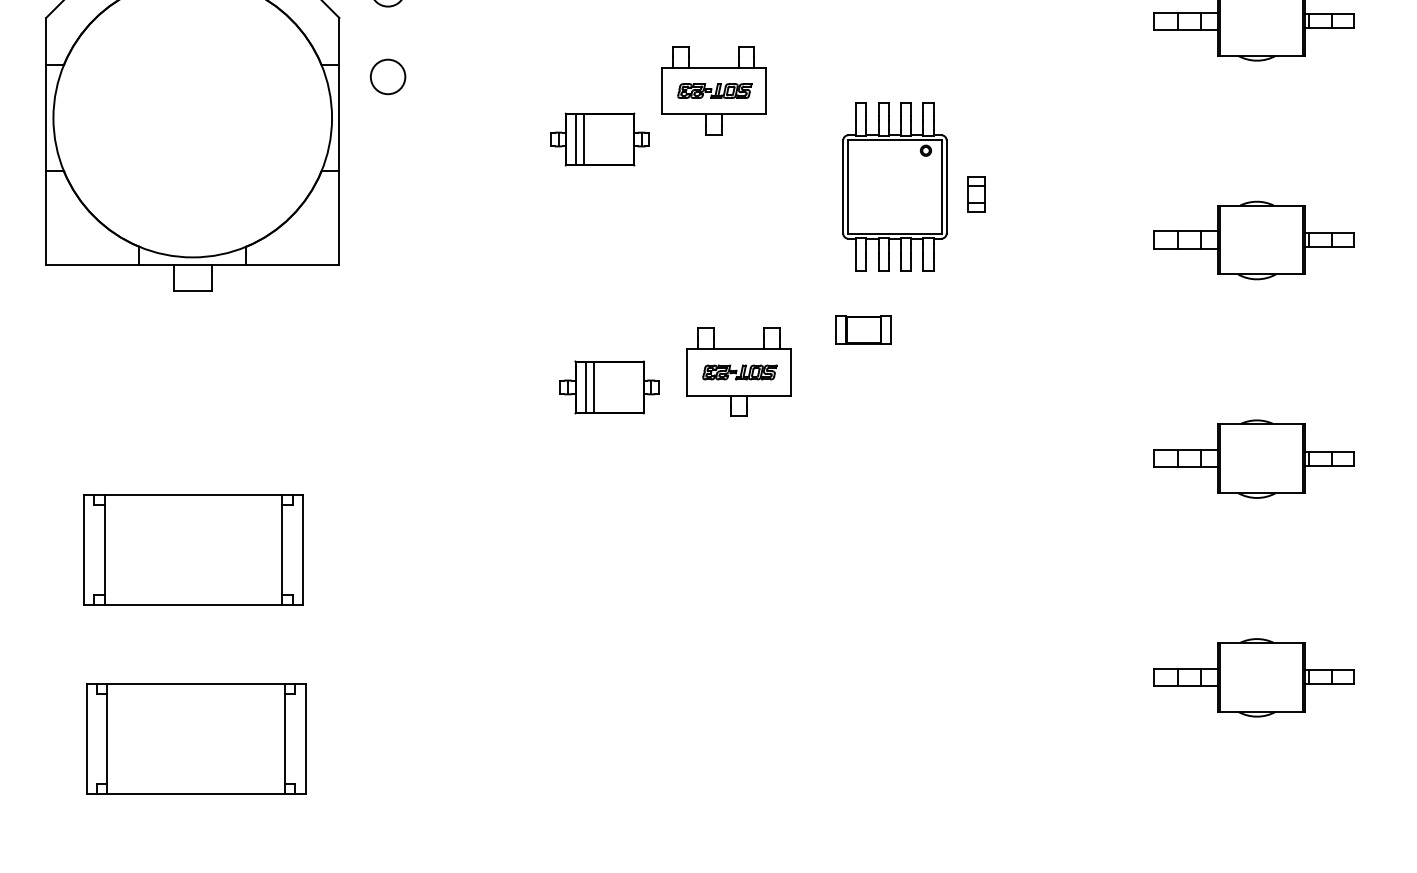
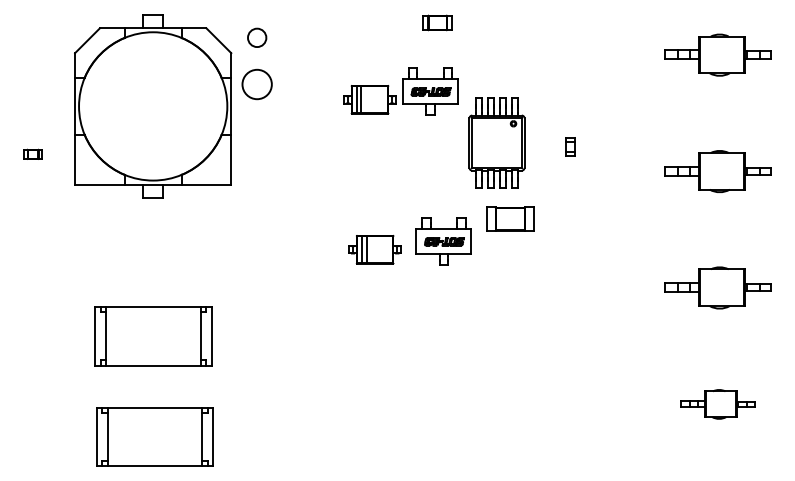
circle: (388, 76) -> (257, 84), size x1.6
part: (599, 138) -> (369, 99), moved
part: (893, 185) -> (496, 142), moved
part: (863, 330) -> (510, 219), size x1.6
part: (1252, 678) -> (717, 404), size x0.7

